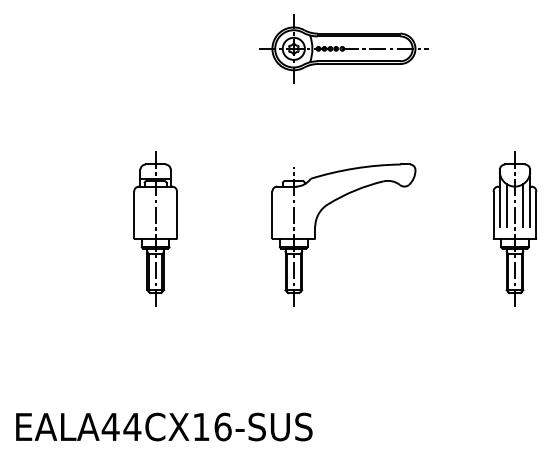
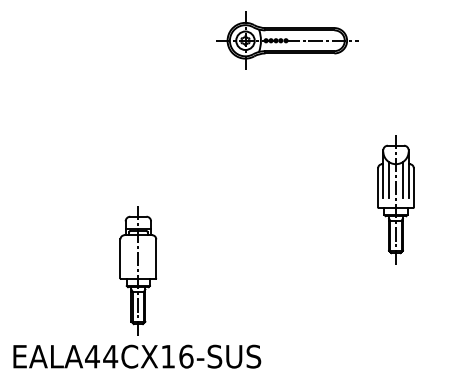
part: (155, 228) -> (138, 270), moved
part: (514, 228) -> (395, 199), moved
part: (315, 234) -> (263, 195), removed

